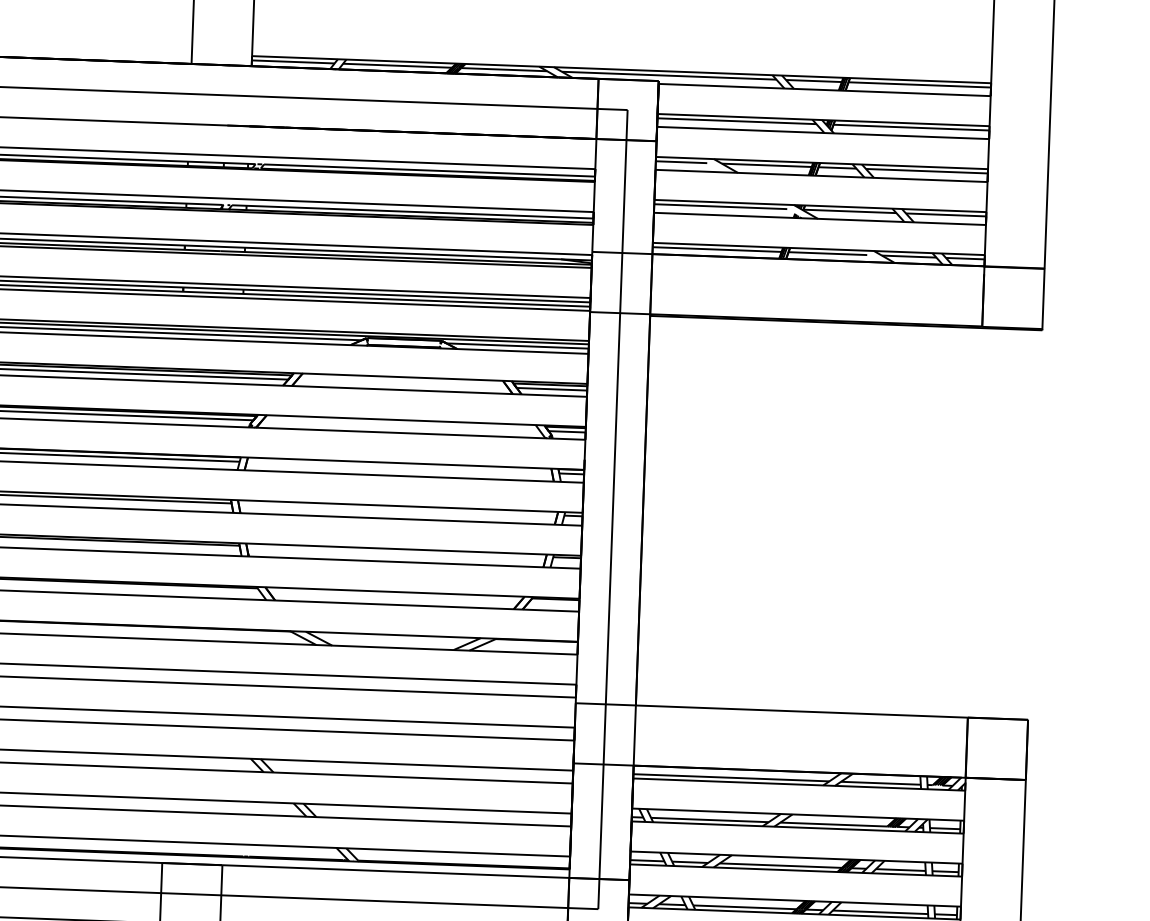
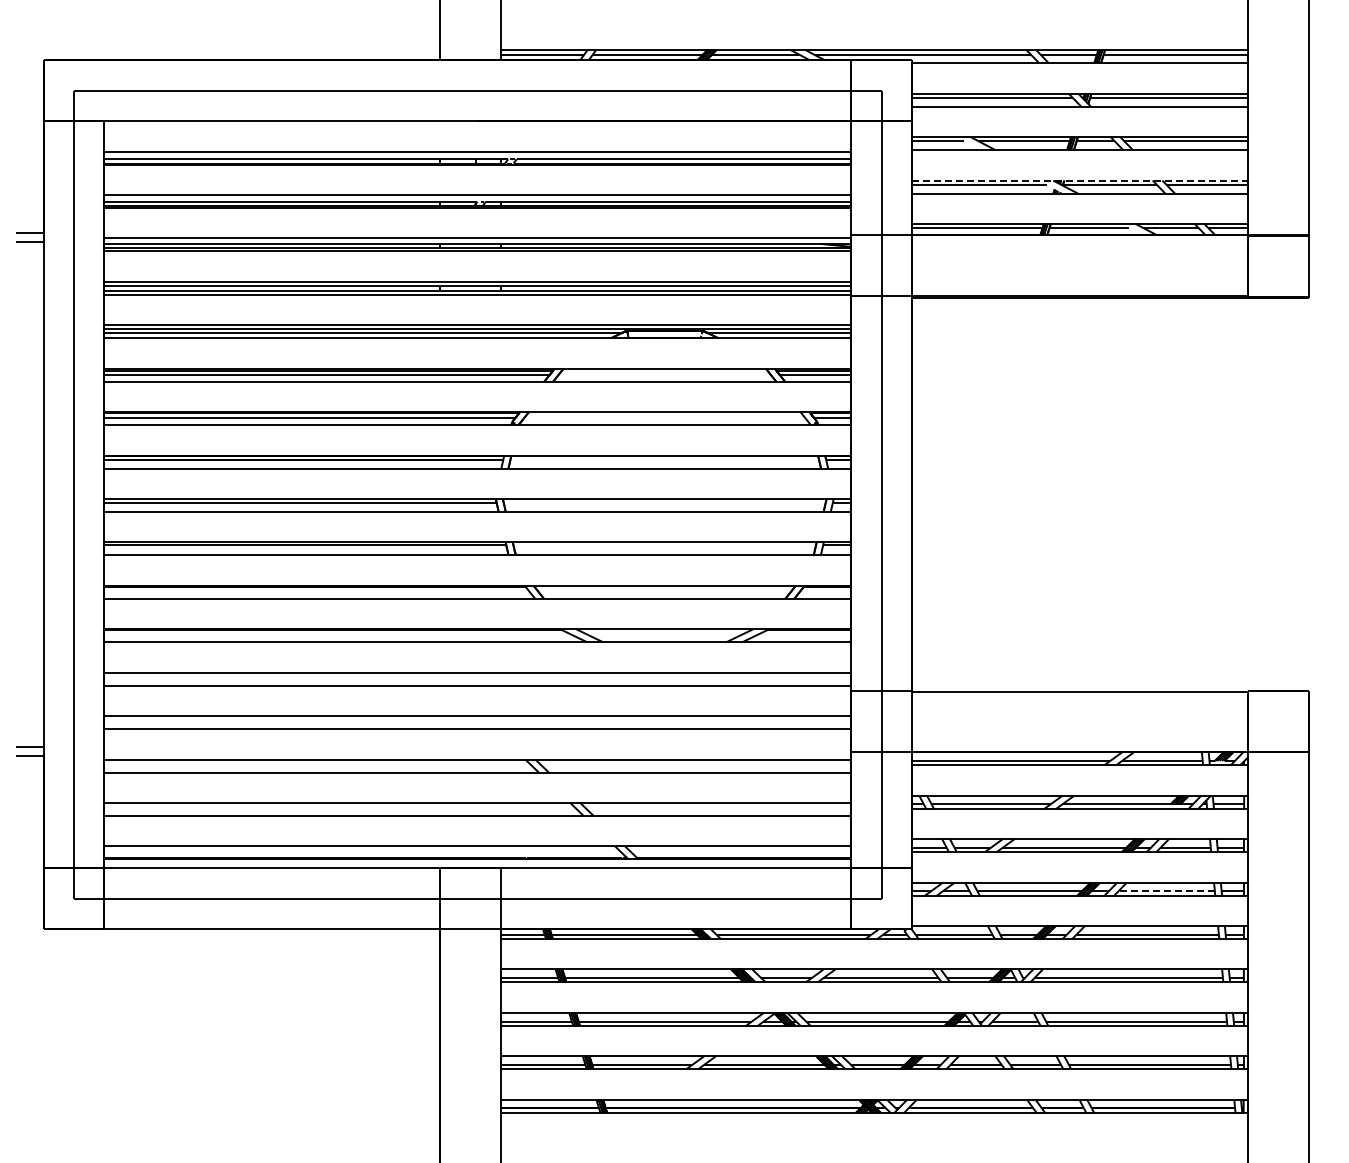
line: (820, 205) -> (1079, 180), solid -> dashed
line: (880, 912) -> (1166, 891), solid -> dashed

